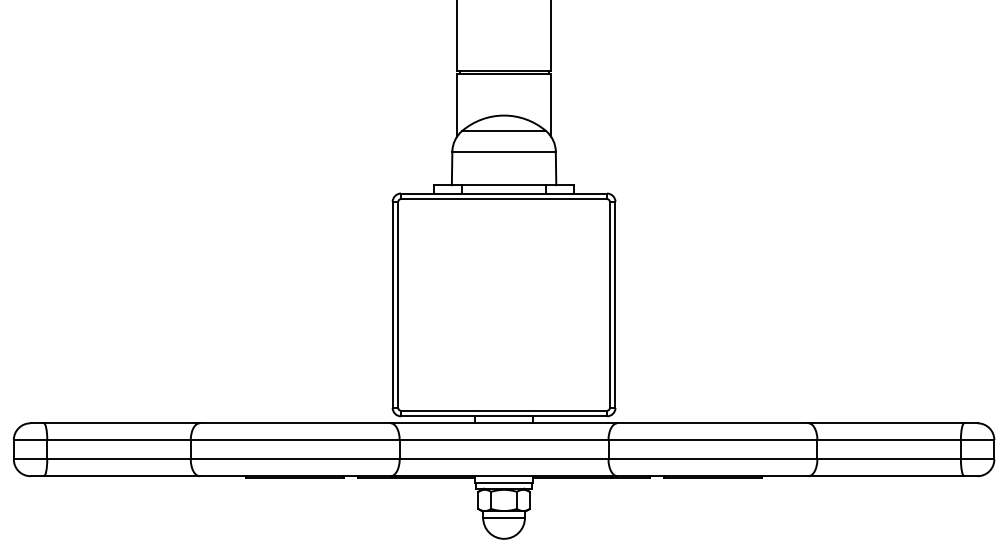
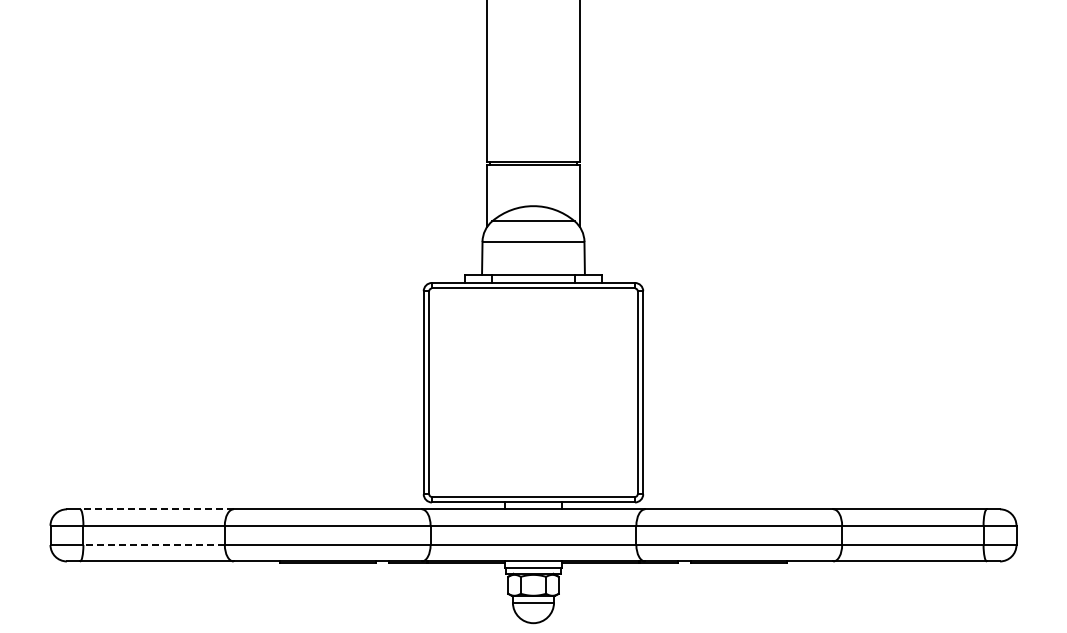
line: (121, 423) -> (156, 509), solid -> dashed
line: (119, 458) -> (154, 544), solid -> dashed

